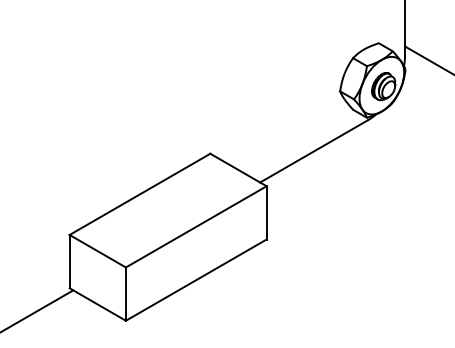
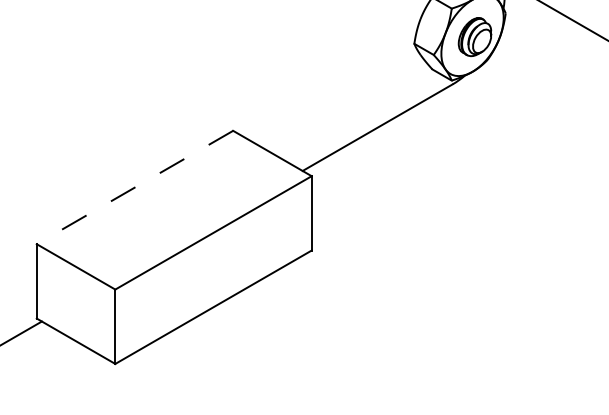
line: (139, 194) -> (134, 187), solid -> dashed

